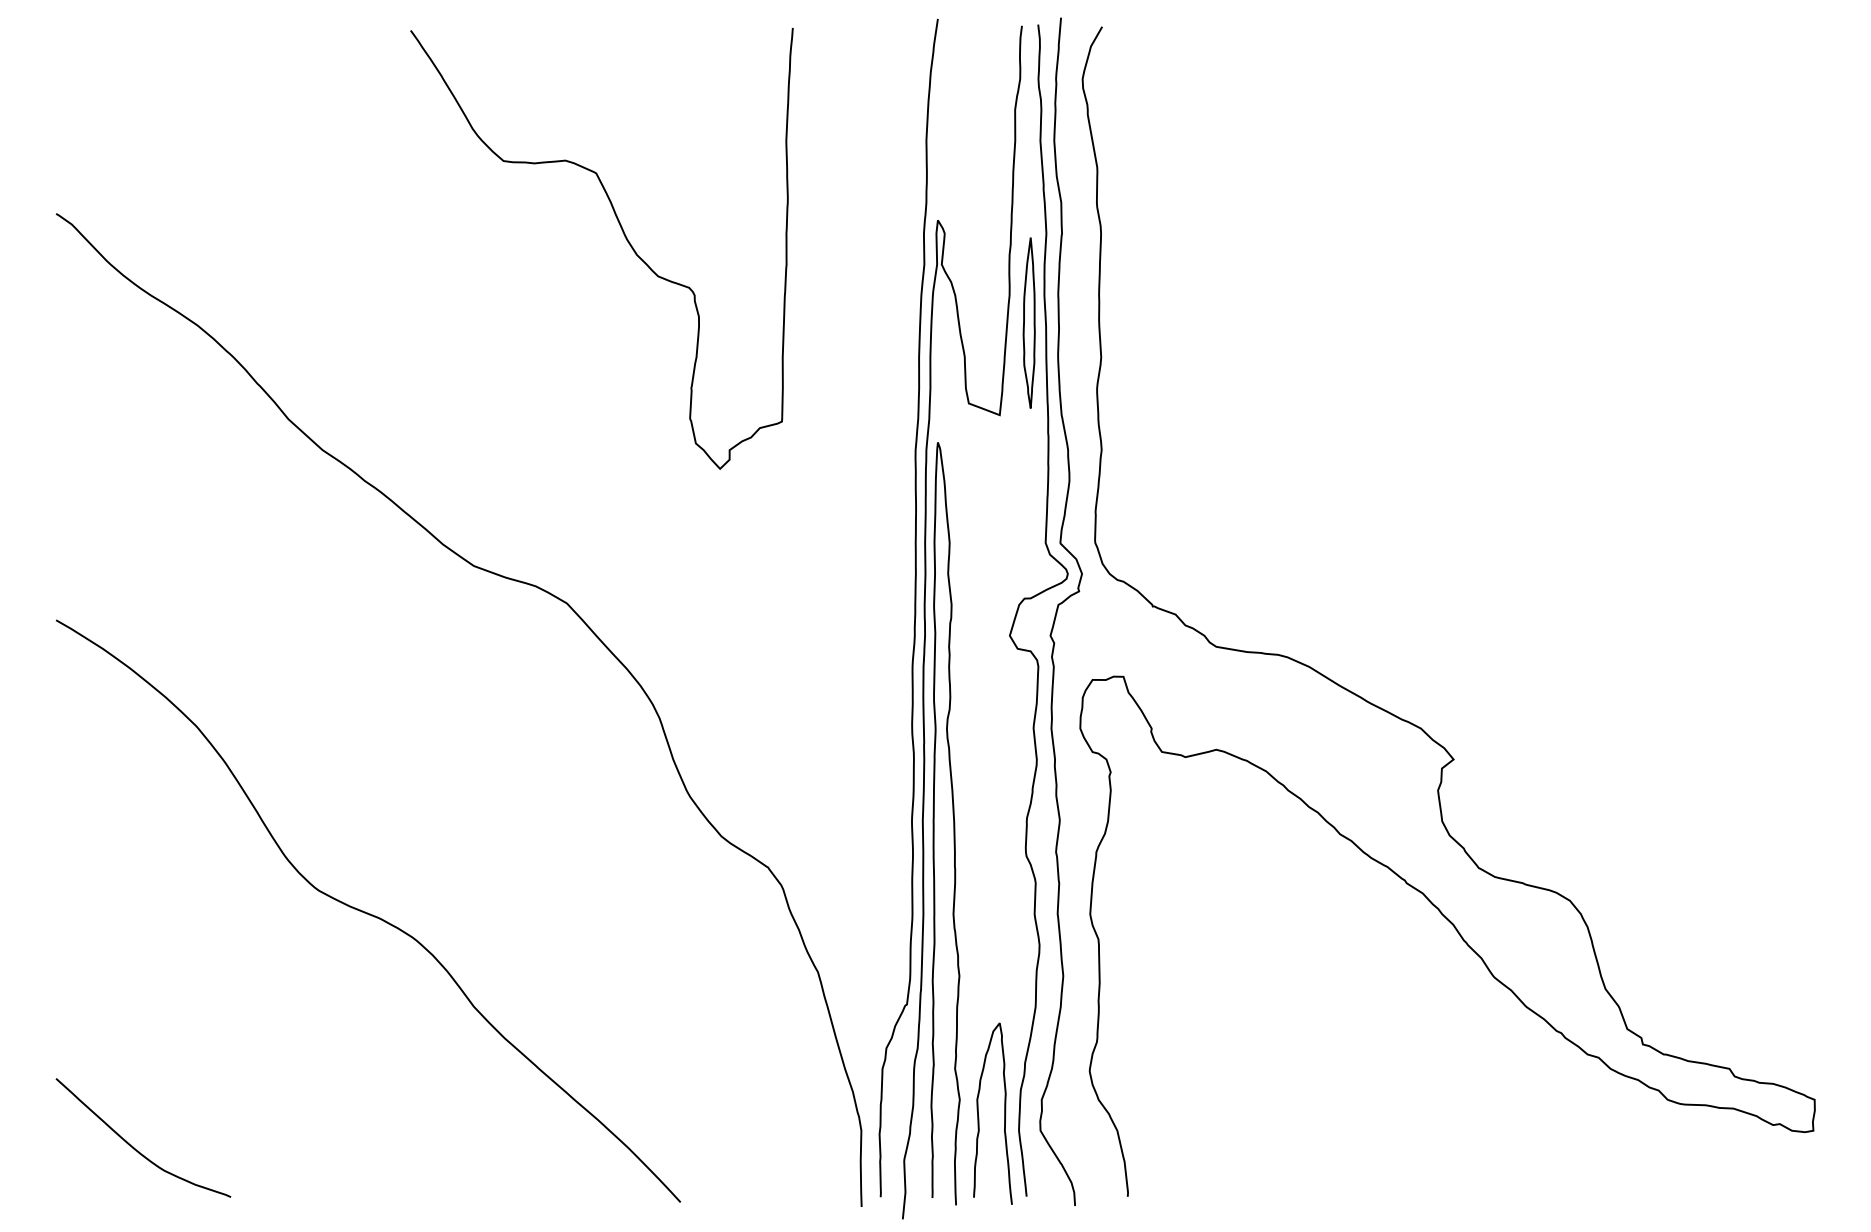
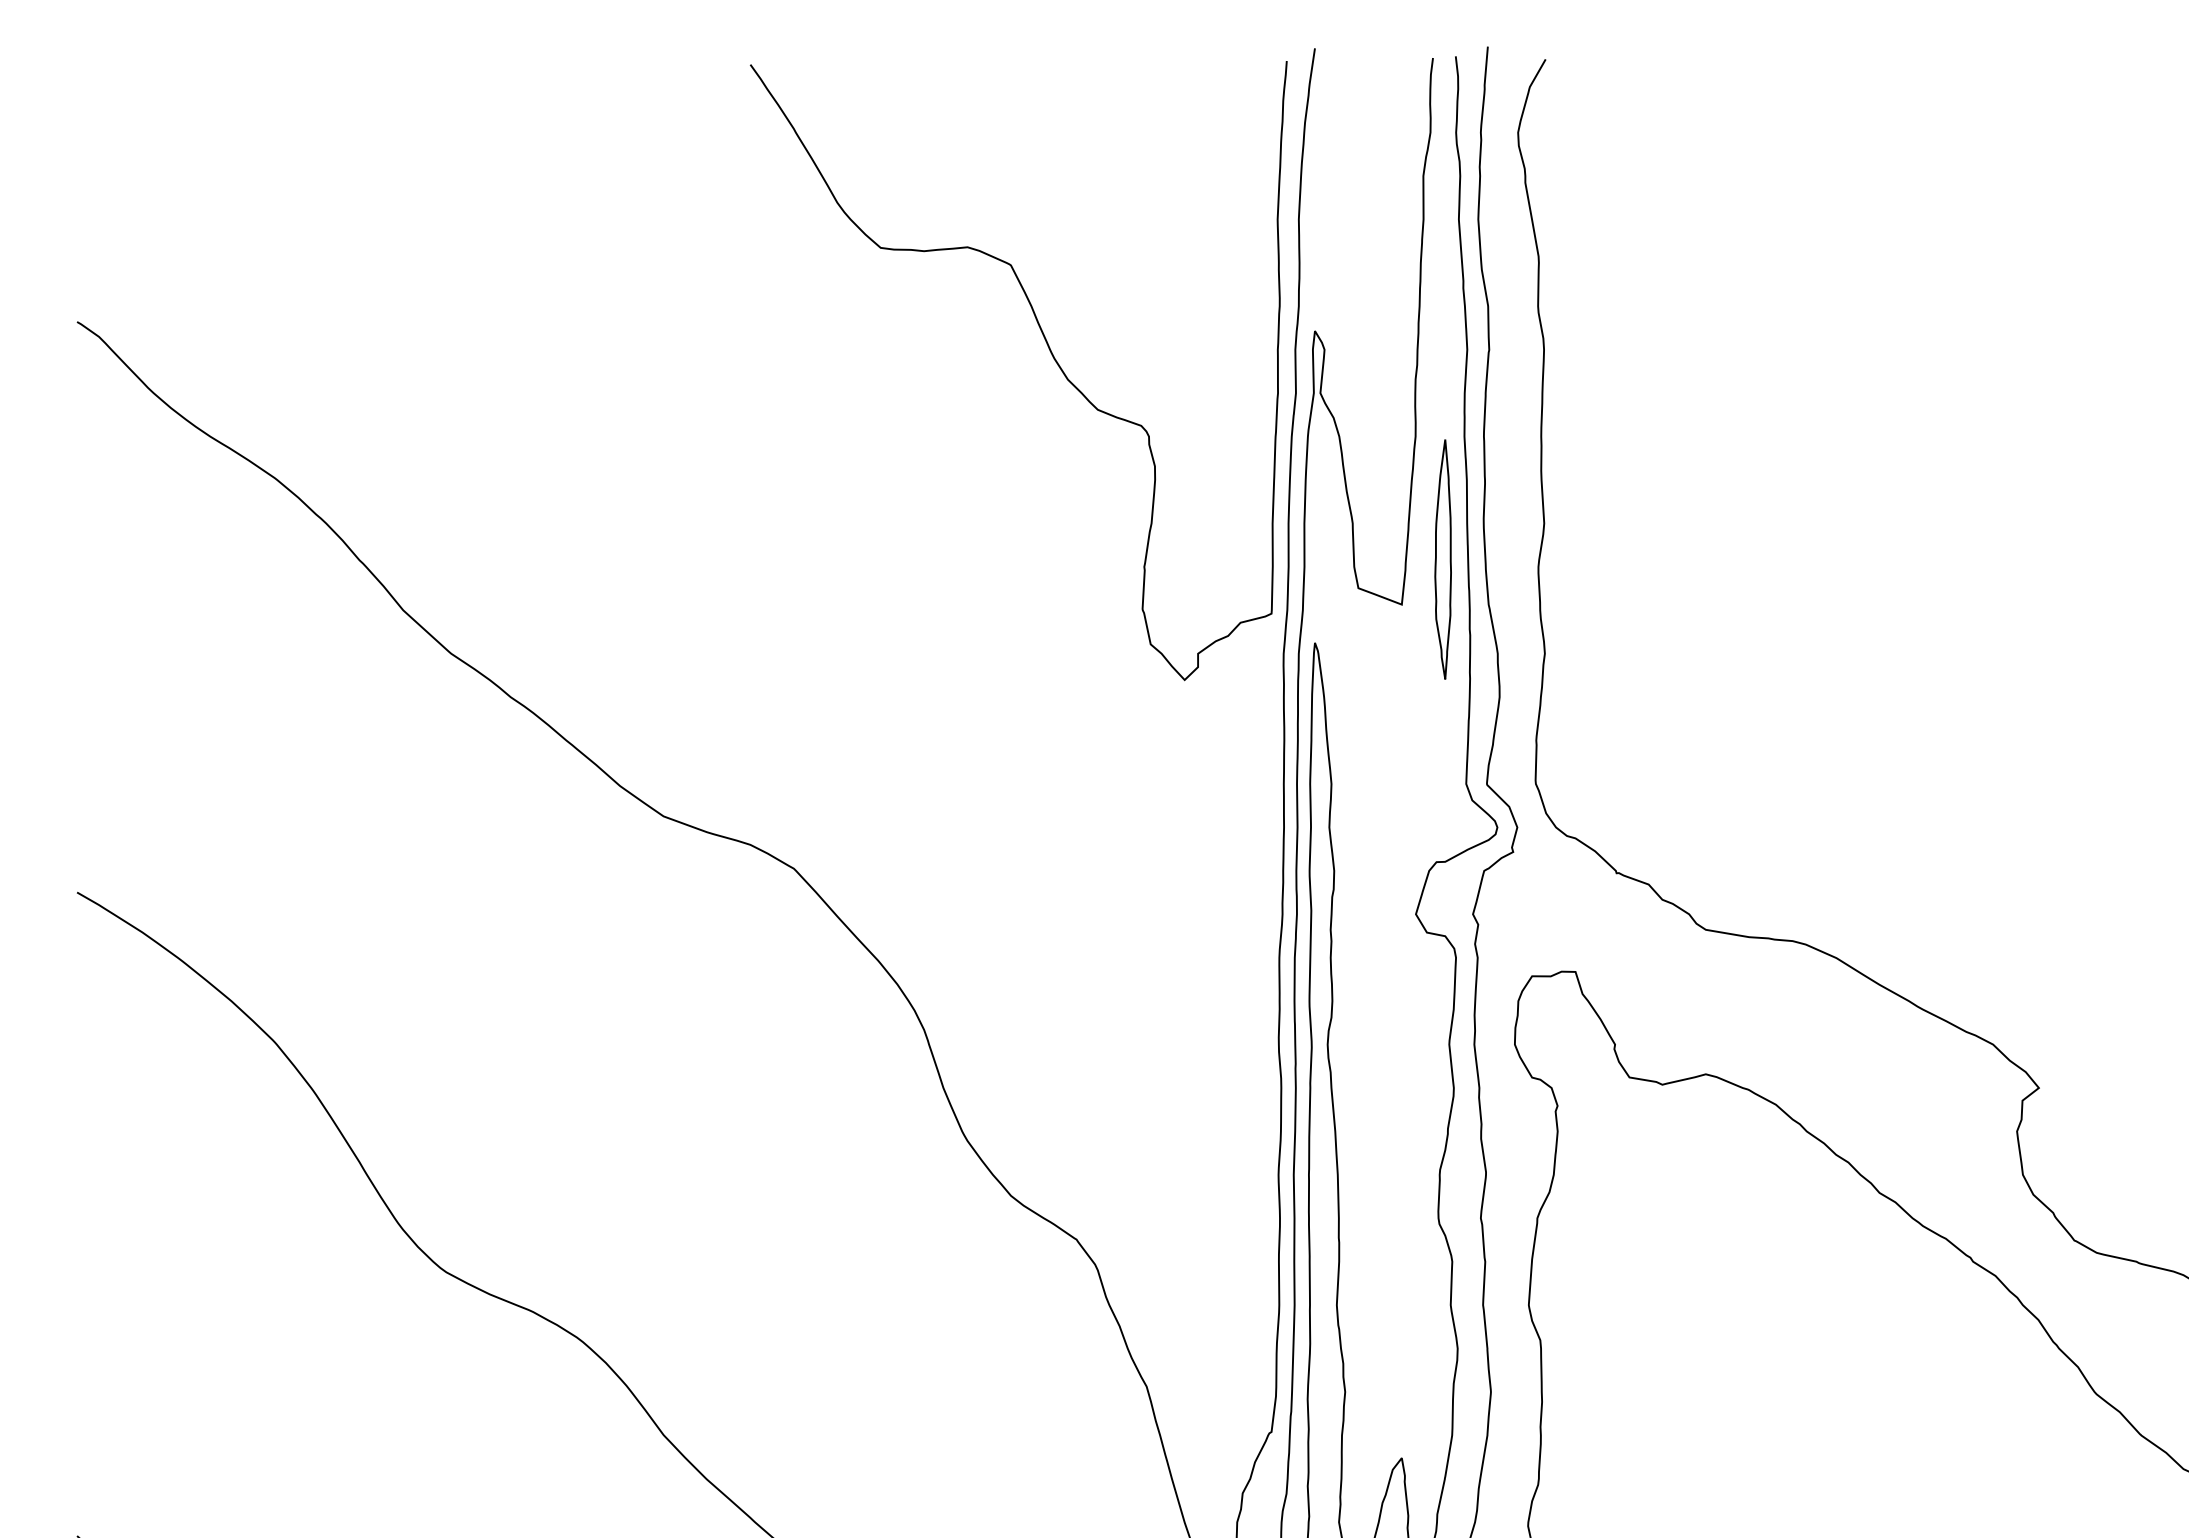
curve: (624, 236) -> (1050, 353), moved
part: (1028, 322) -> (1442, 558), moved

